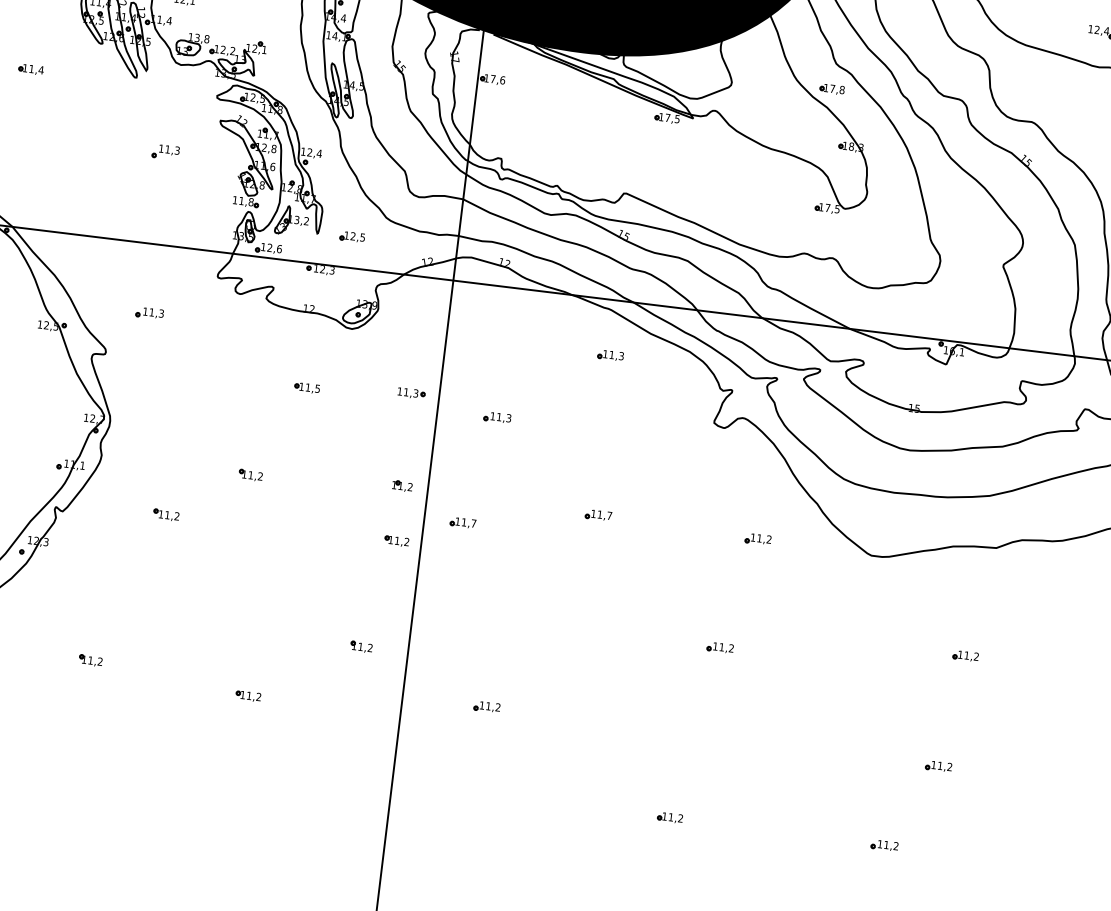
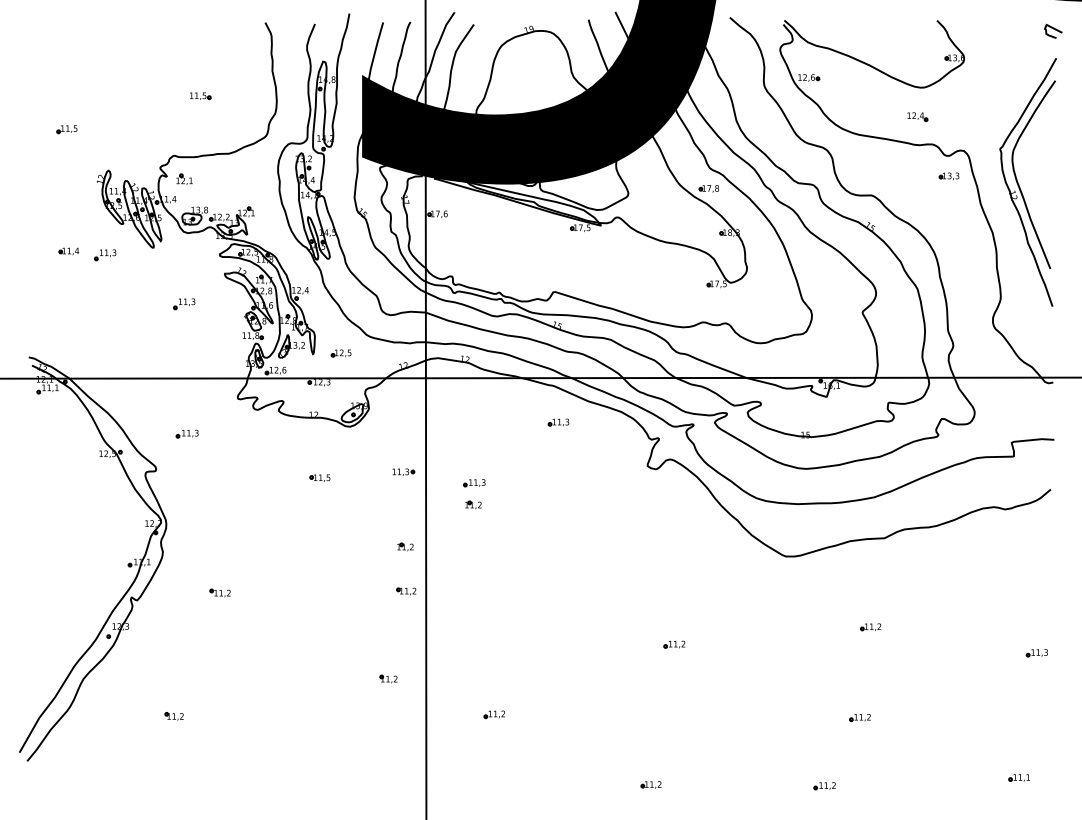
part: (75, 80) -> (105, 255), added
part: (493, 443) -> (473, 504), added
part: (250, 474) -> (283, 552), removed
part: (598, 515) -> (564, 551), removed
part: (461, 522) -> (456, 570), removed
part: (757, 539) -> (693, 554), removed
part: (247, 696) -> (302, 729), removed

